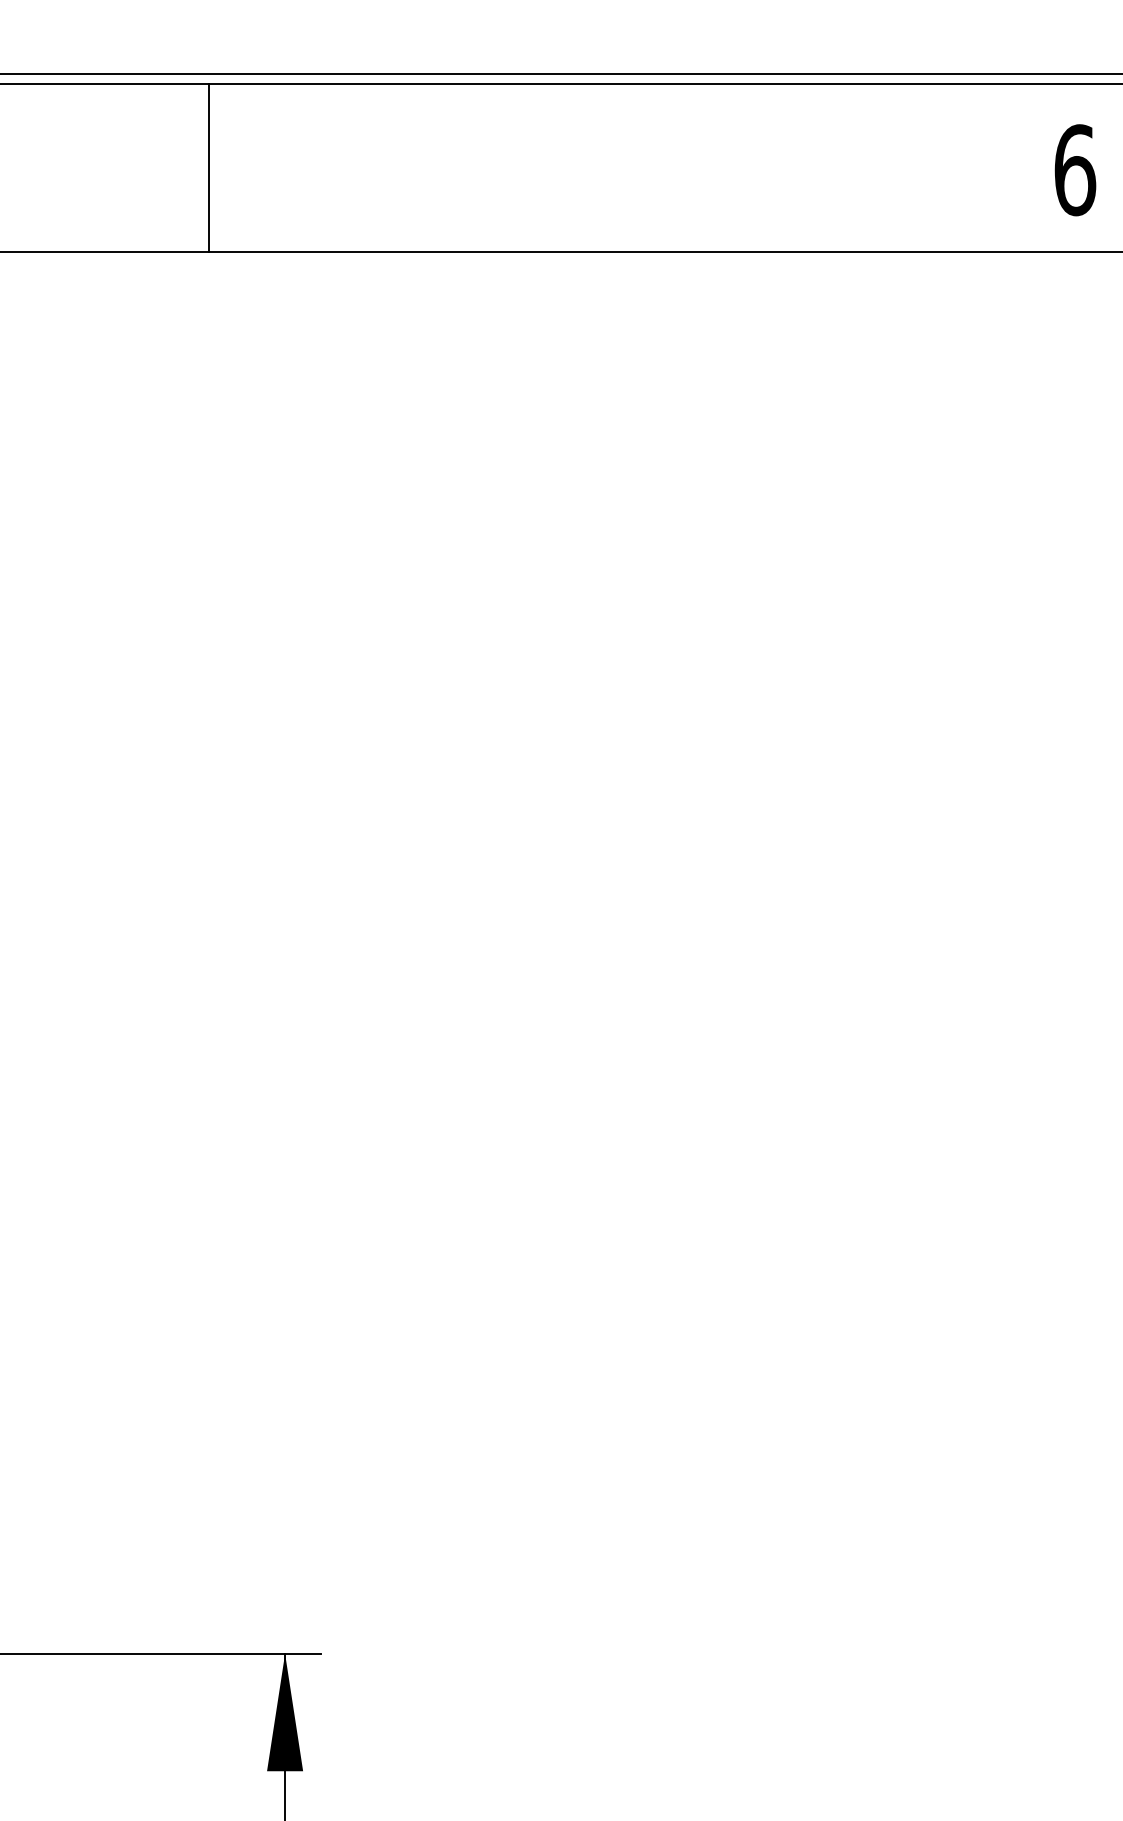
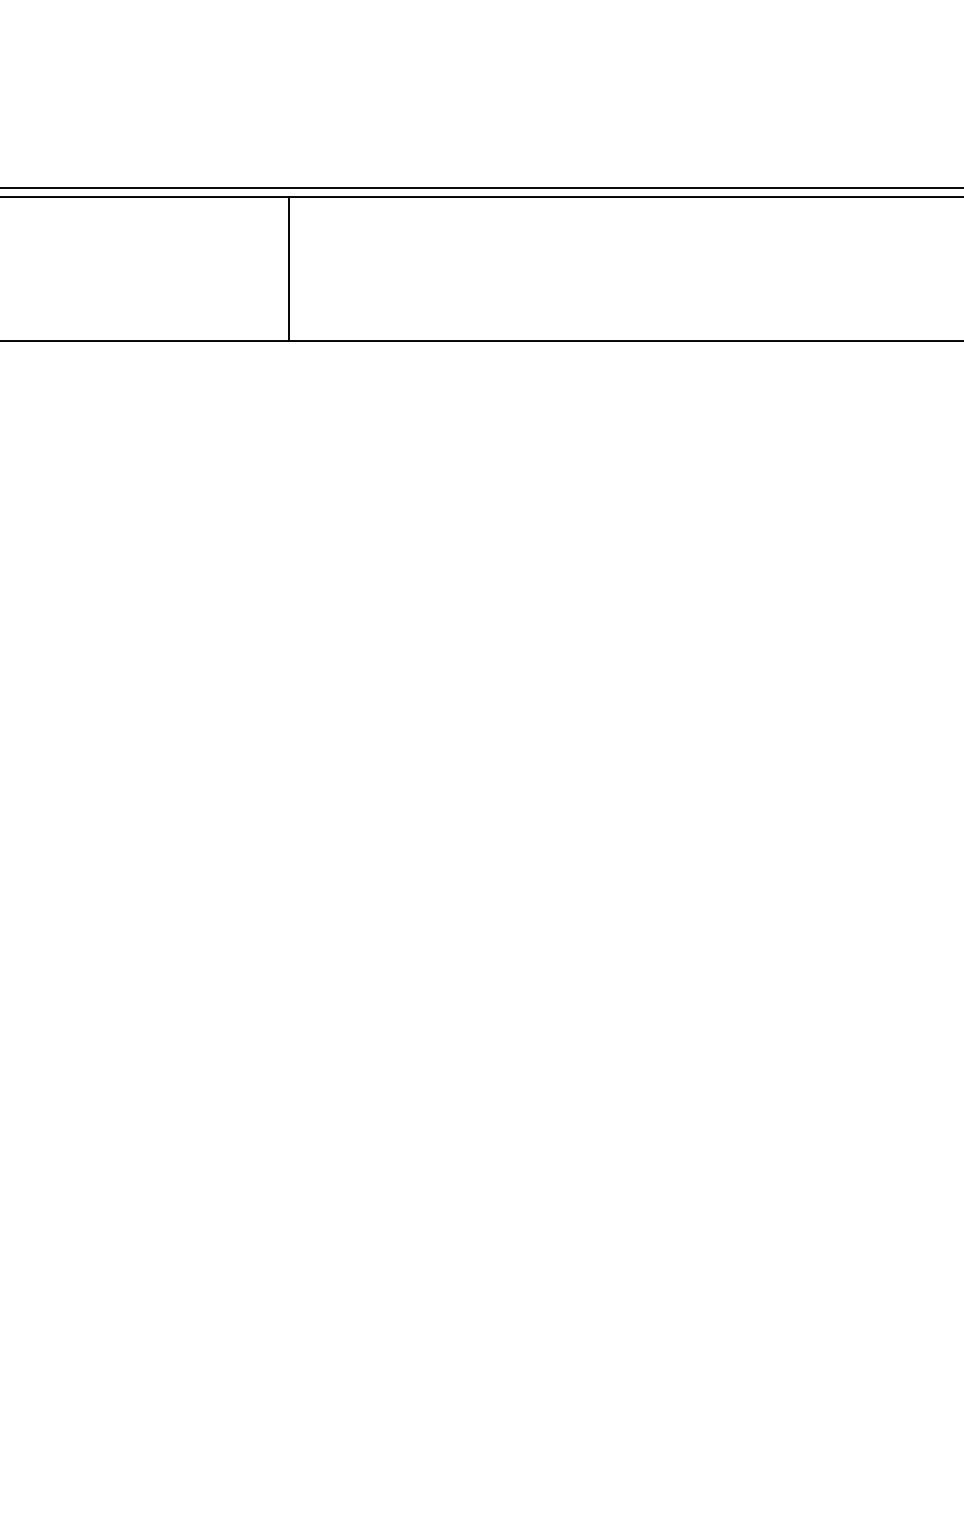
line: (208, 168) -> (288, 269), moved

